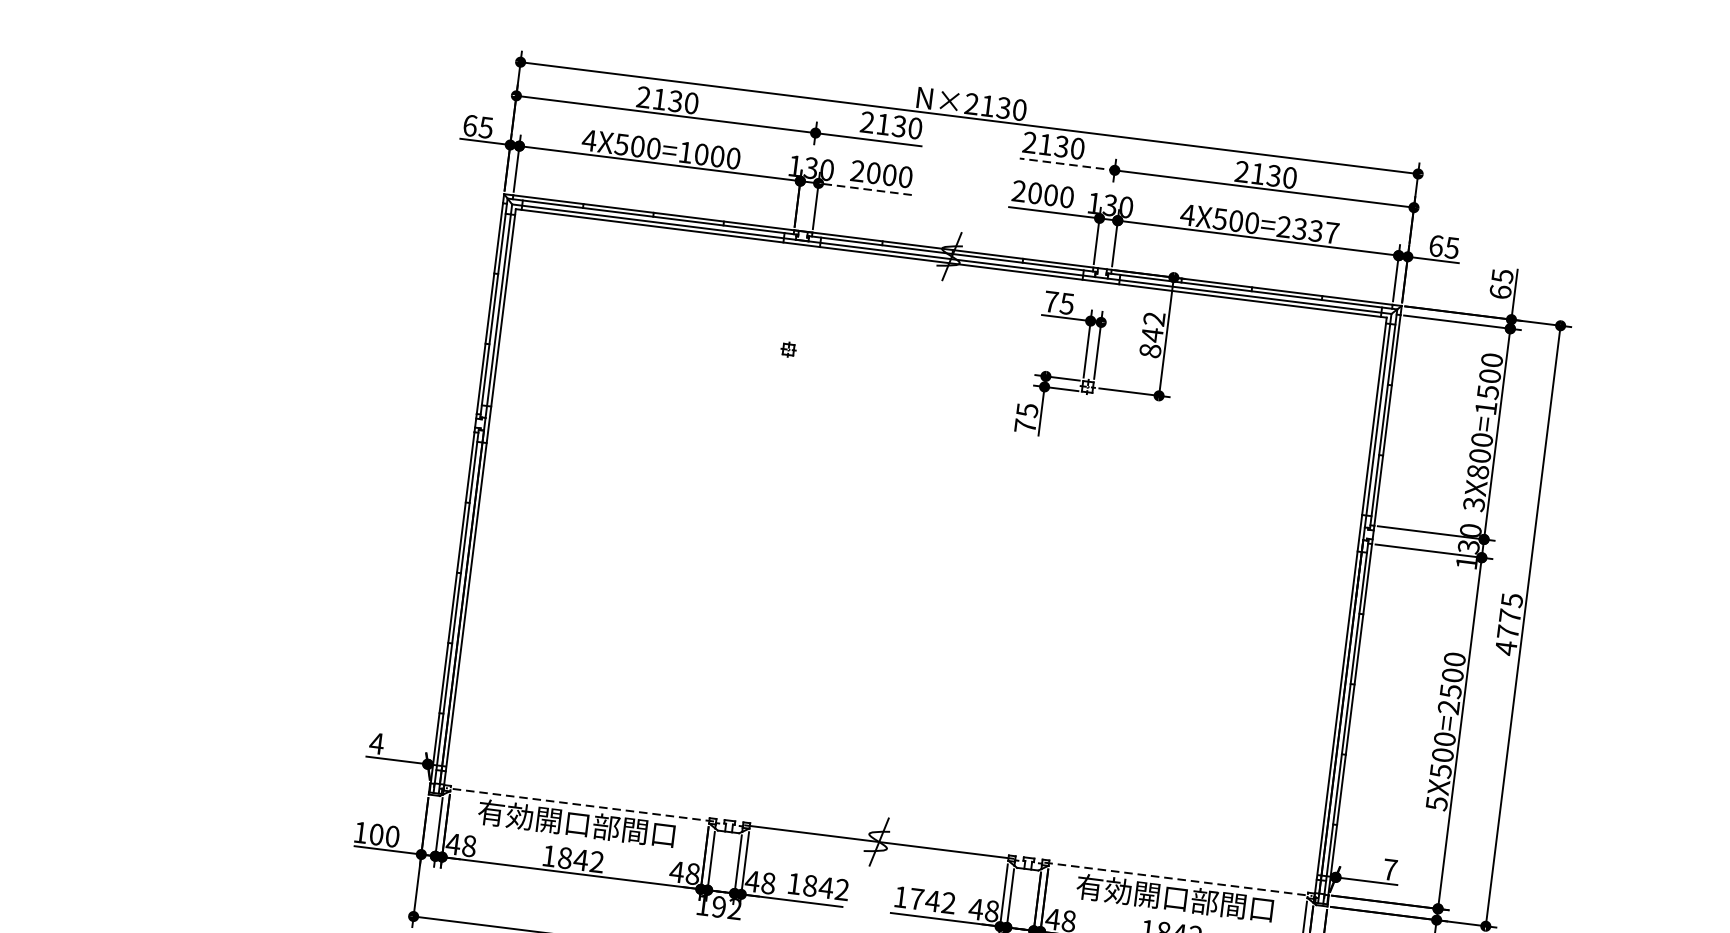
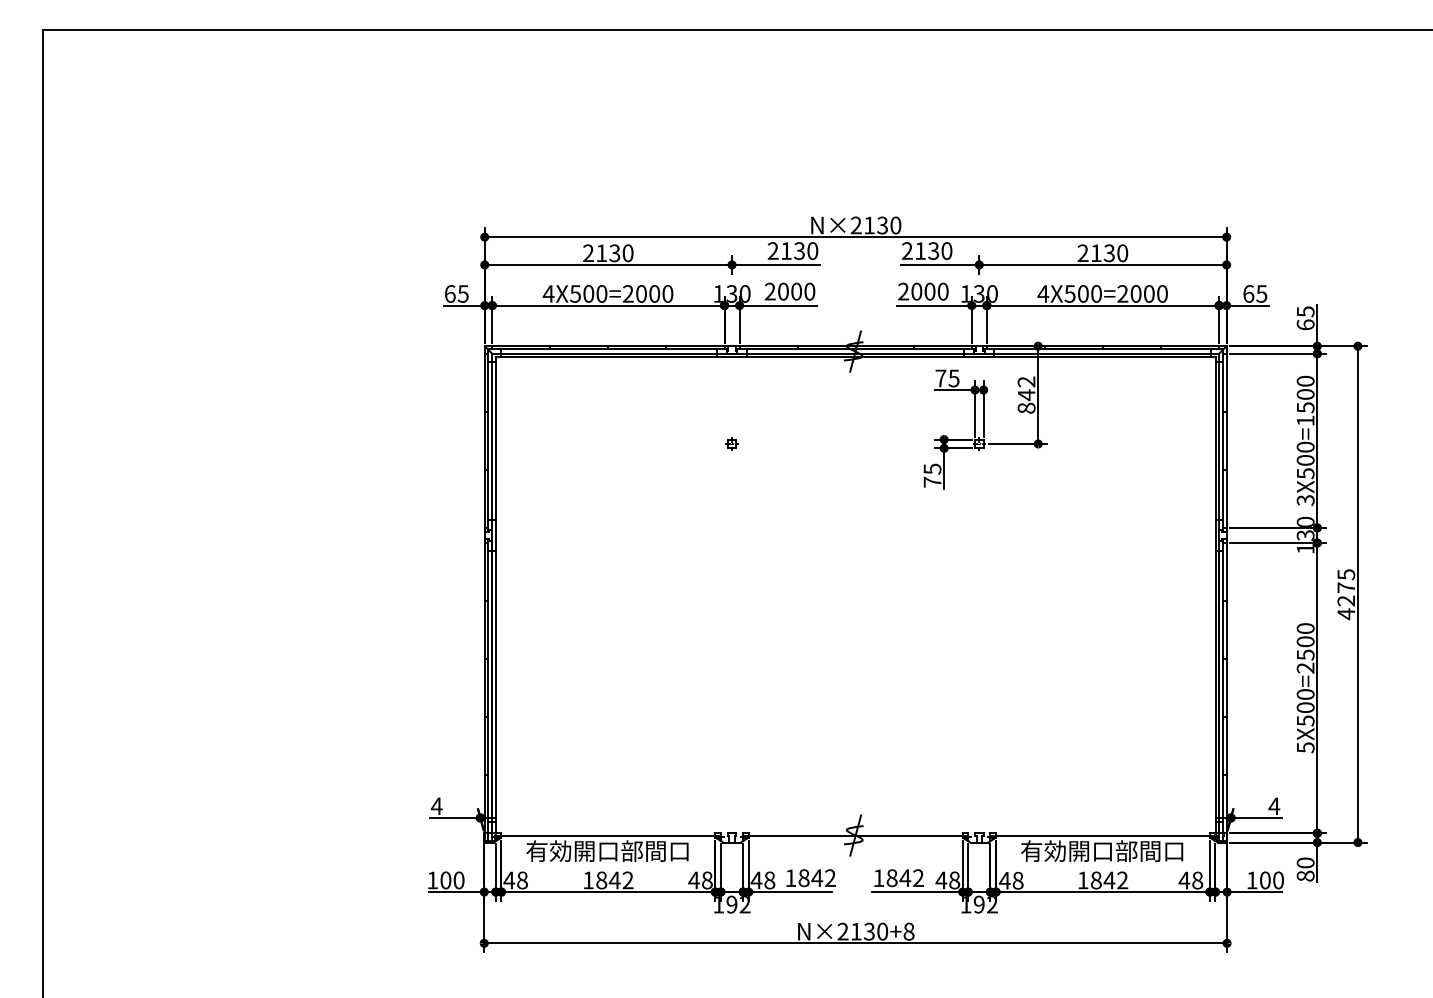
text: (684, 151) -> (627, 293), 4X500=1000 -> 4X500=2000
line: (1067, 163) -> (940, 264), dashed -> solid
line: (865, 189) -> (778, 305), dashed -> solid
text: (1315, 230) -> (1148, 293), 4X500=2337 -> 4X500=2000
text: (1477, 471) -> (1305, 473), 3X800=1500 -> 3X500=1500
text: (1507, 631) -> (1345, 600), 4775 -> 4275
line: (580, 804) -> (608, 835), dashed -> solid
text: (1390, 868) -> (1274, 805), 7 -> 4
line: (1177, 879) -> (1102, 835), dashed -> solid
text: (916, 899) -> (891, 878), 1742 -> 1842

